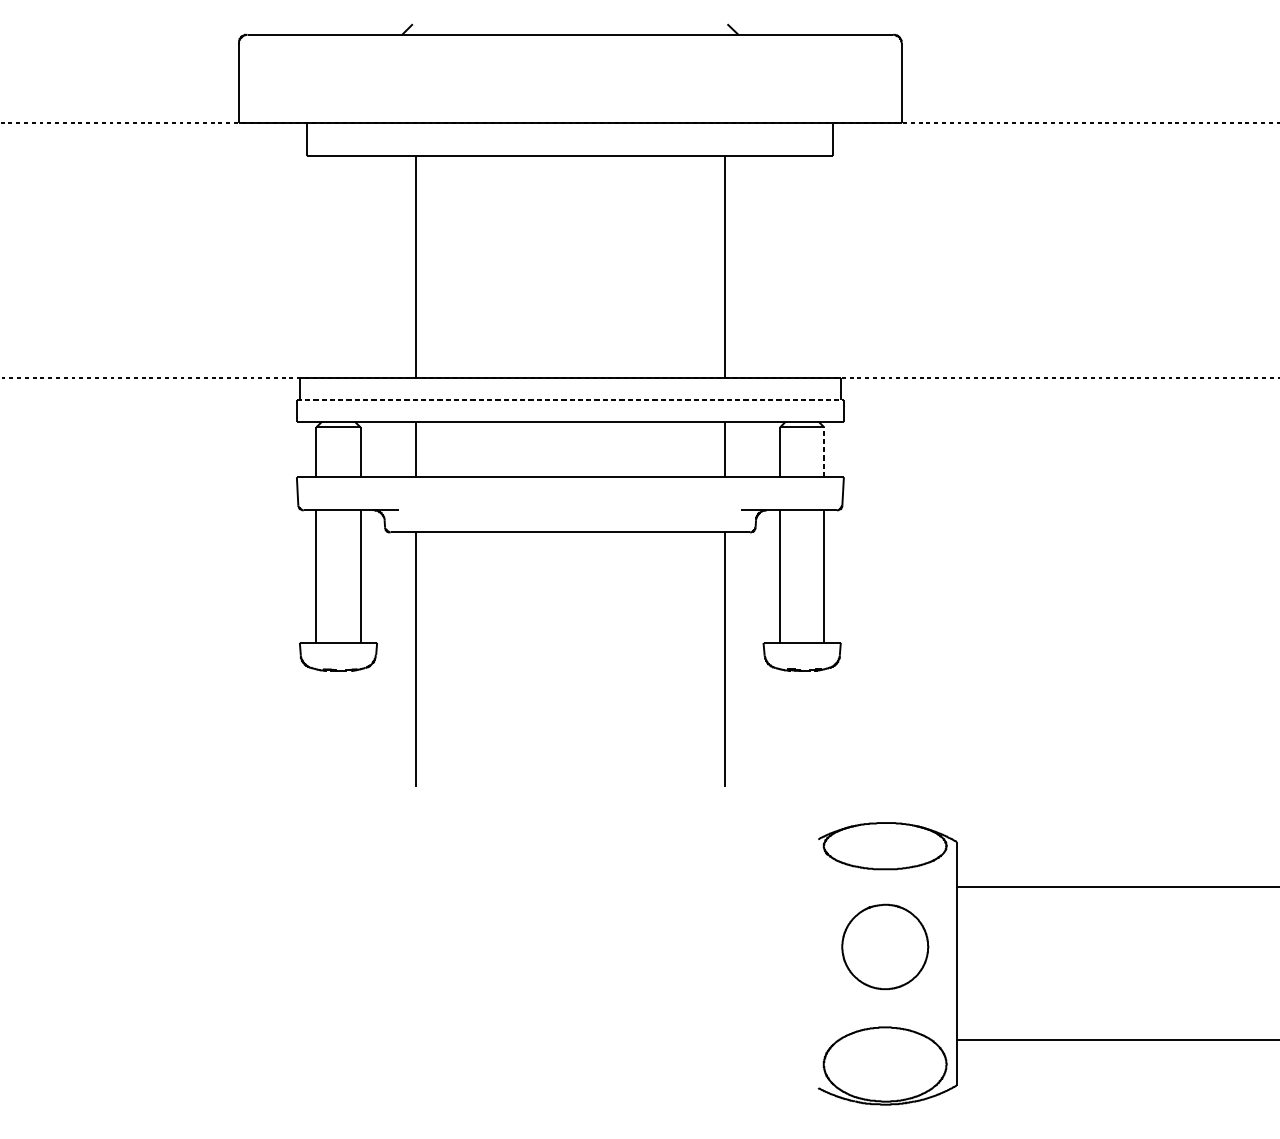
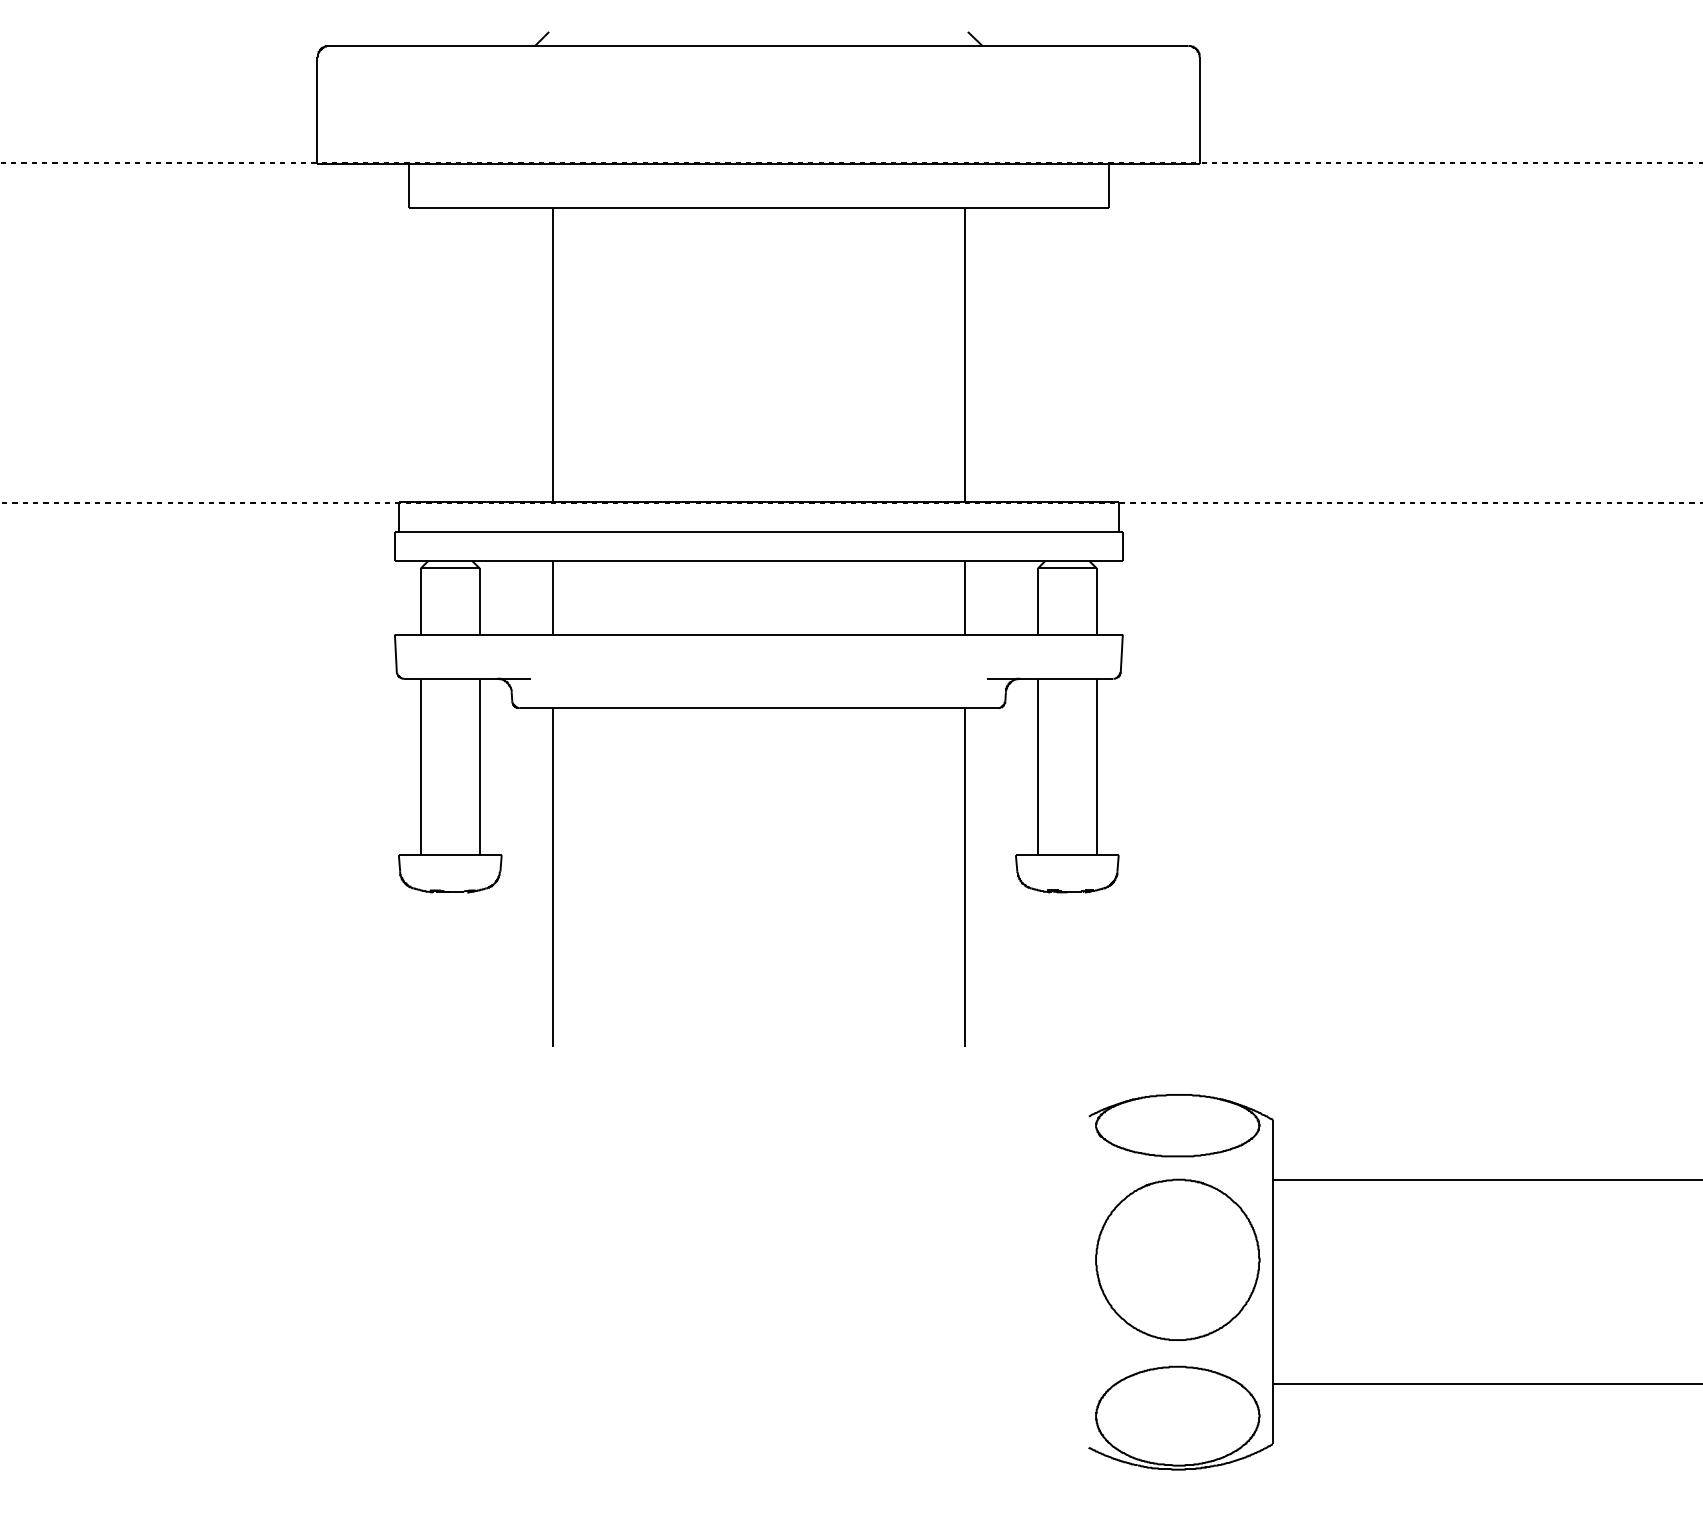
line: (570, 399) -> (758, 531), dashed -> solid
line: (824, 452) -> (1096, 601), dashed -> solid
part: (884, 946) -> (1177, 1259), size x1.43

